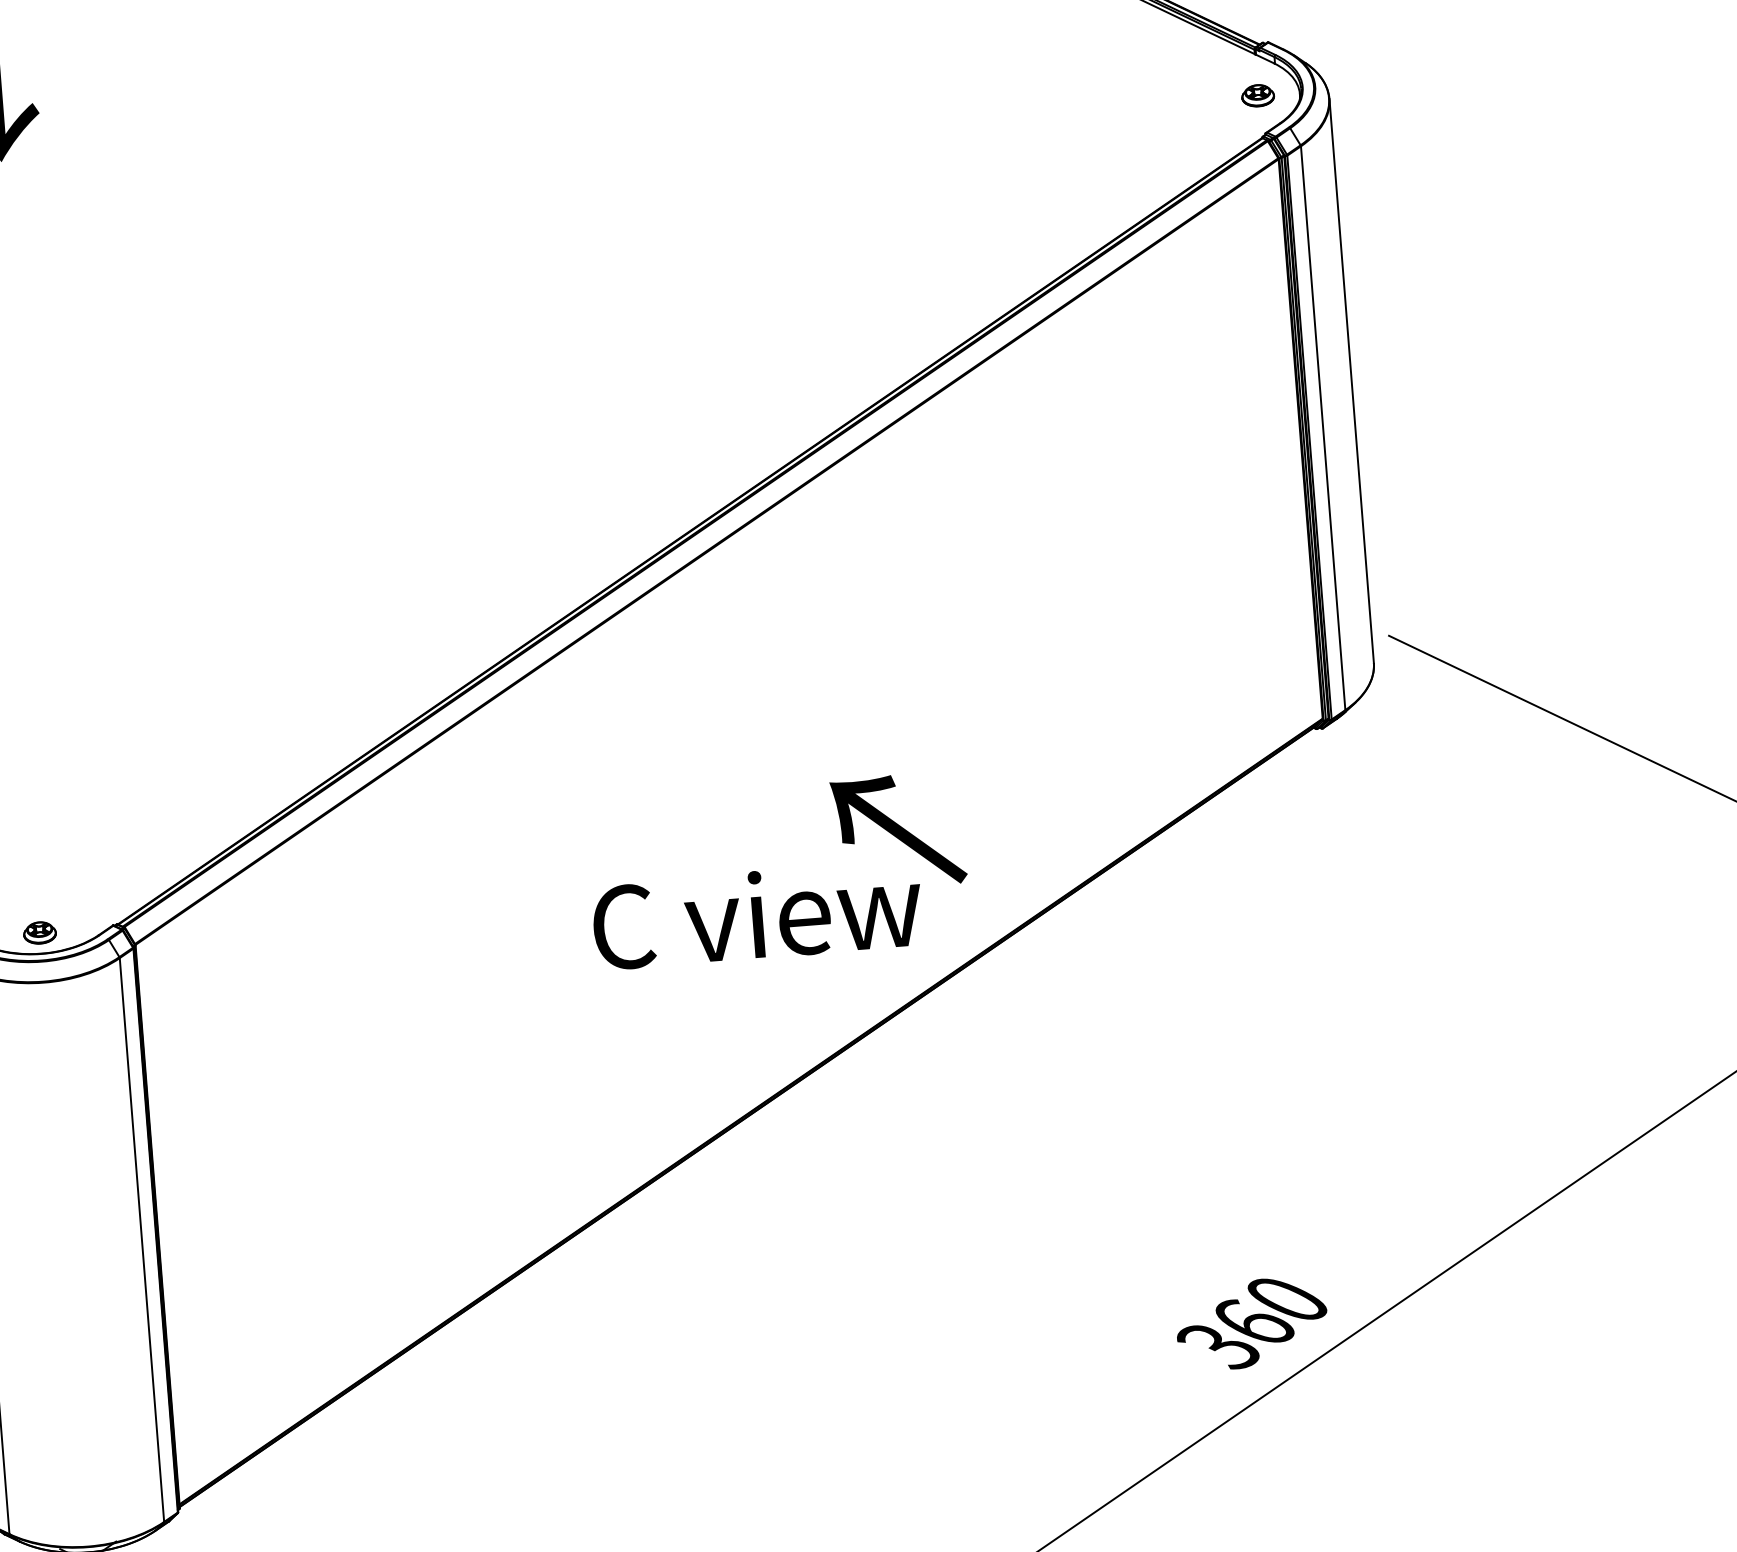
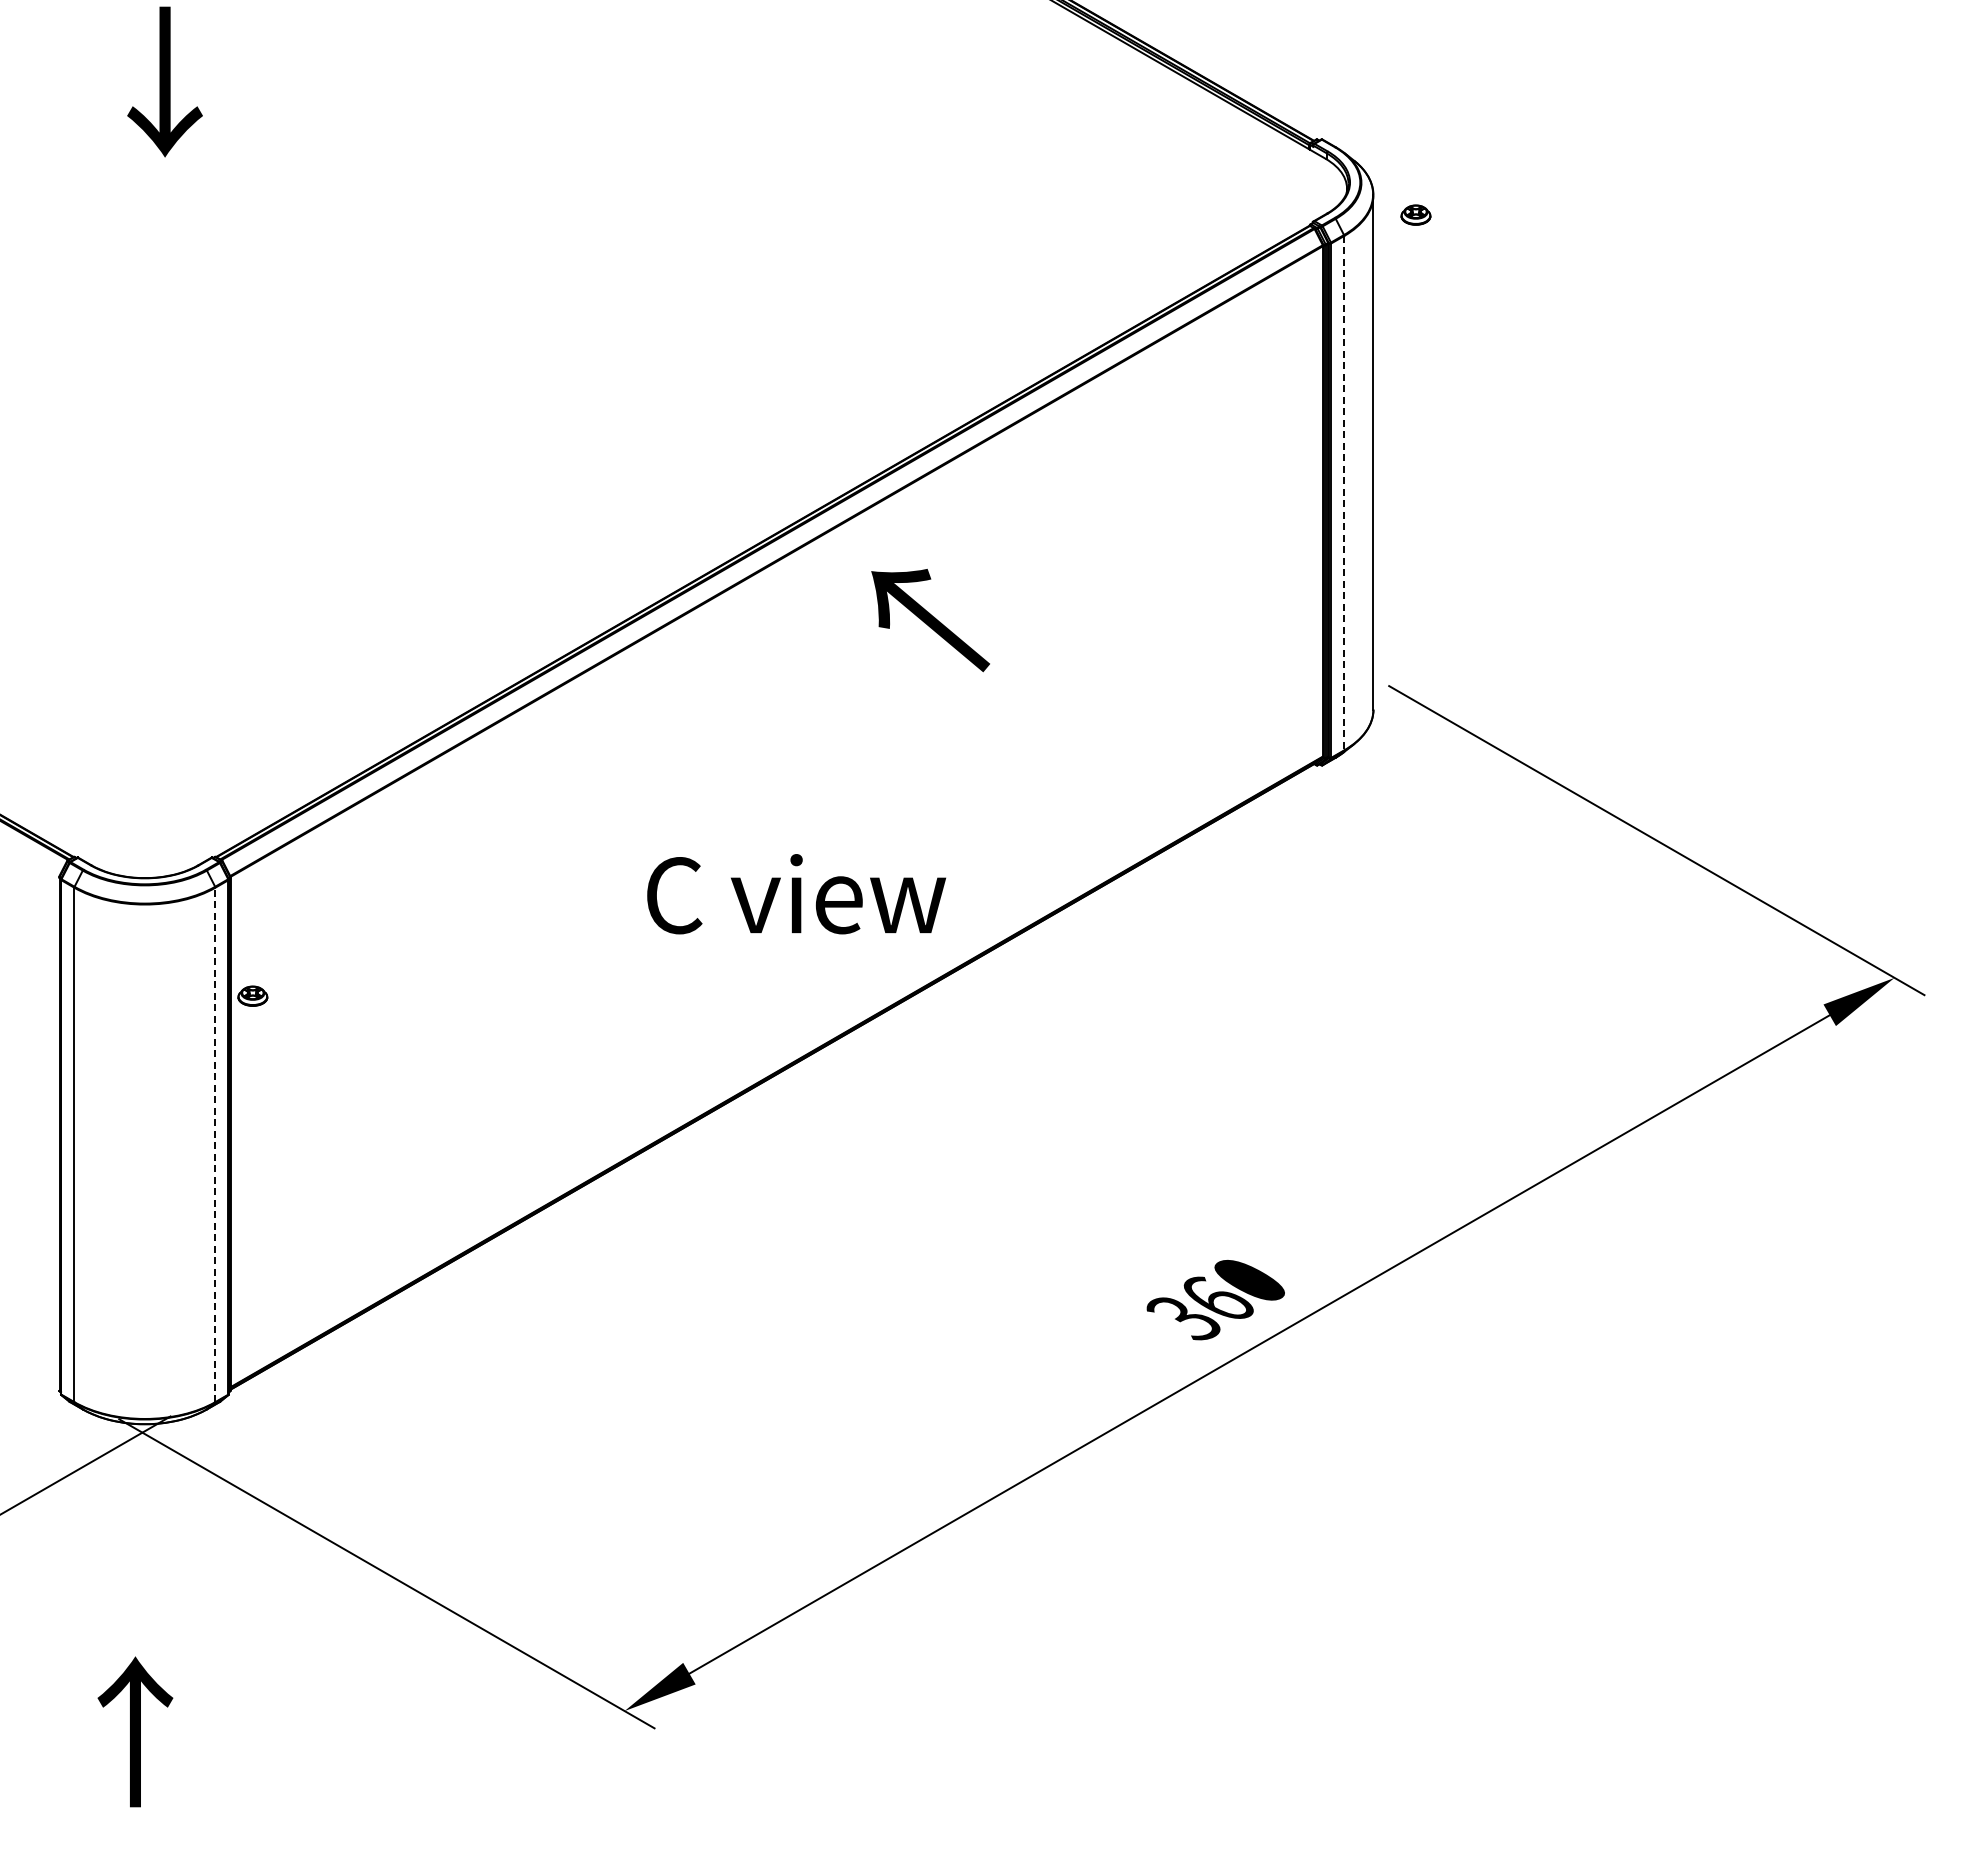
part: (1257, 95) -> (1415, 214), moved
line: (1323, 428) -> (1344, 493), solid -> dashed
text: (898, 831) -> (930, 620), moved
part: (39, 932) -> (252, 995), moved
line: (142, 1239) -> (215, 1144), solid -> dashed

